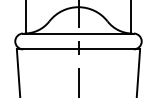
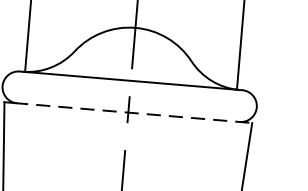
line: (81, 49) -> (134, 113), solid -> dashed

